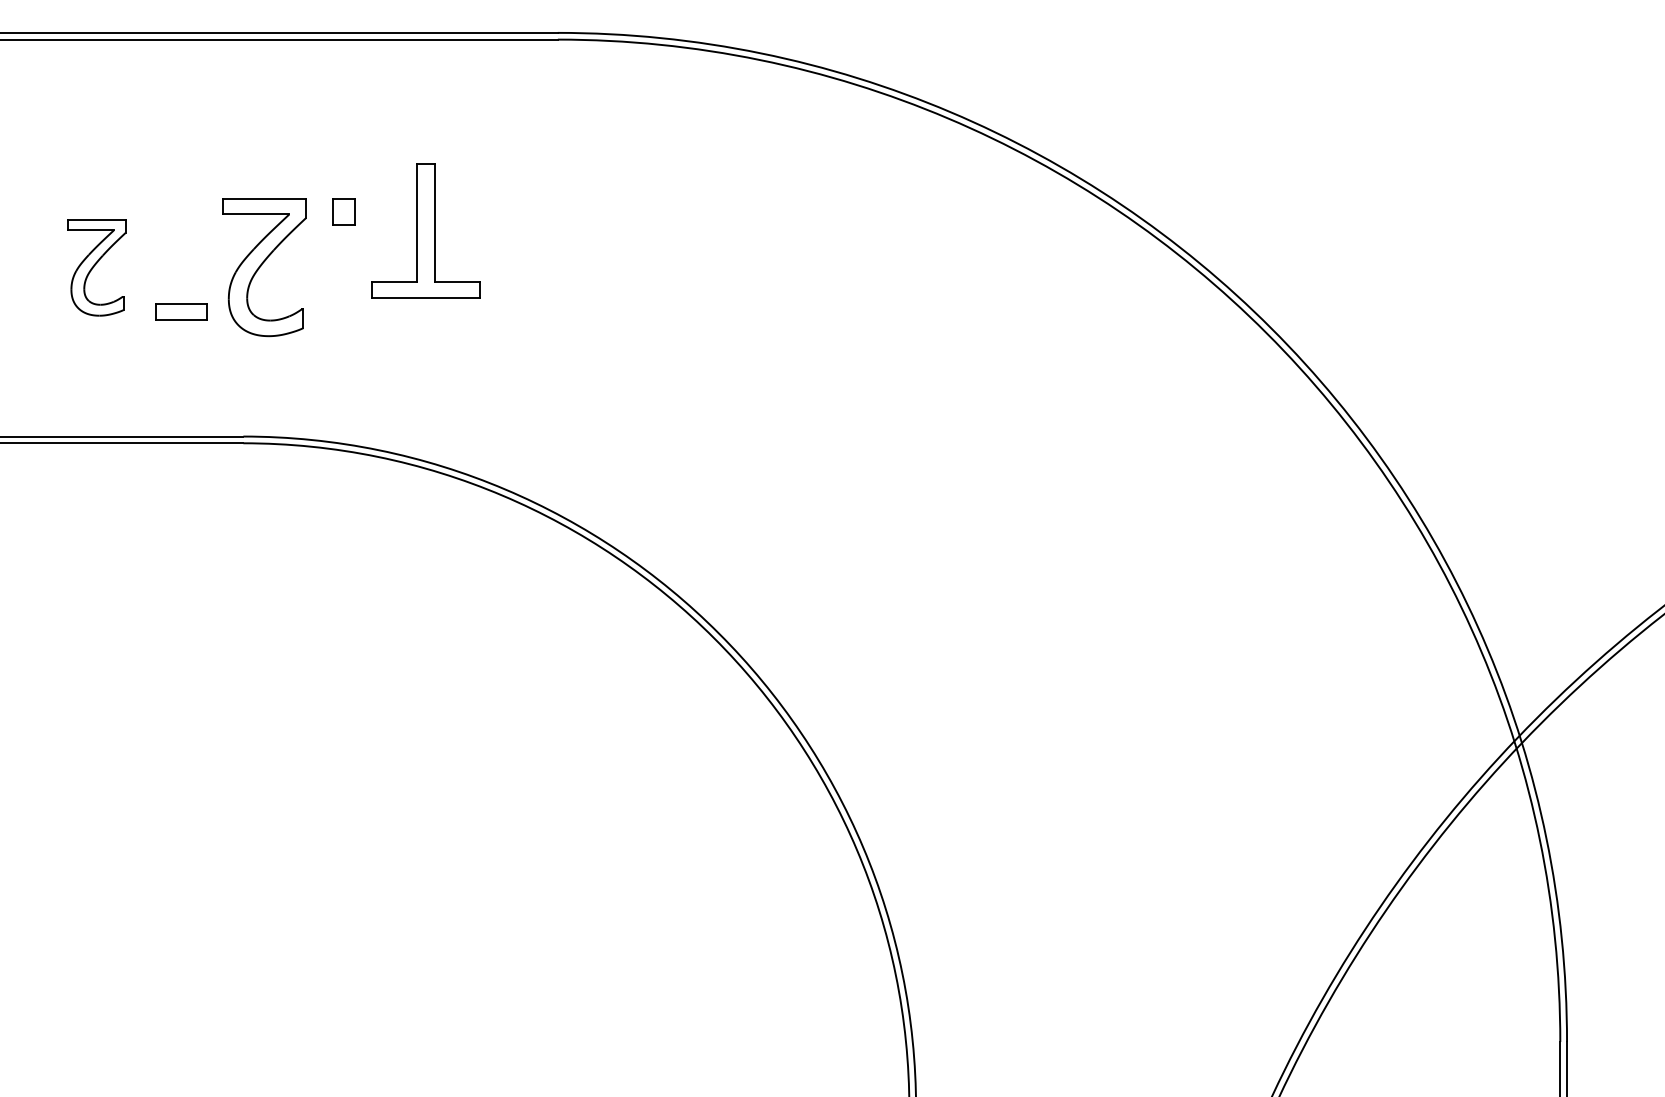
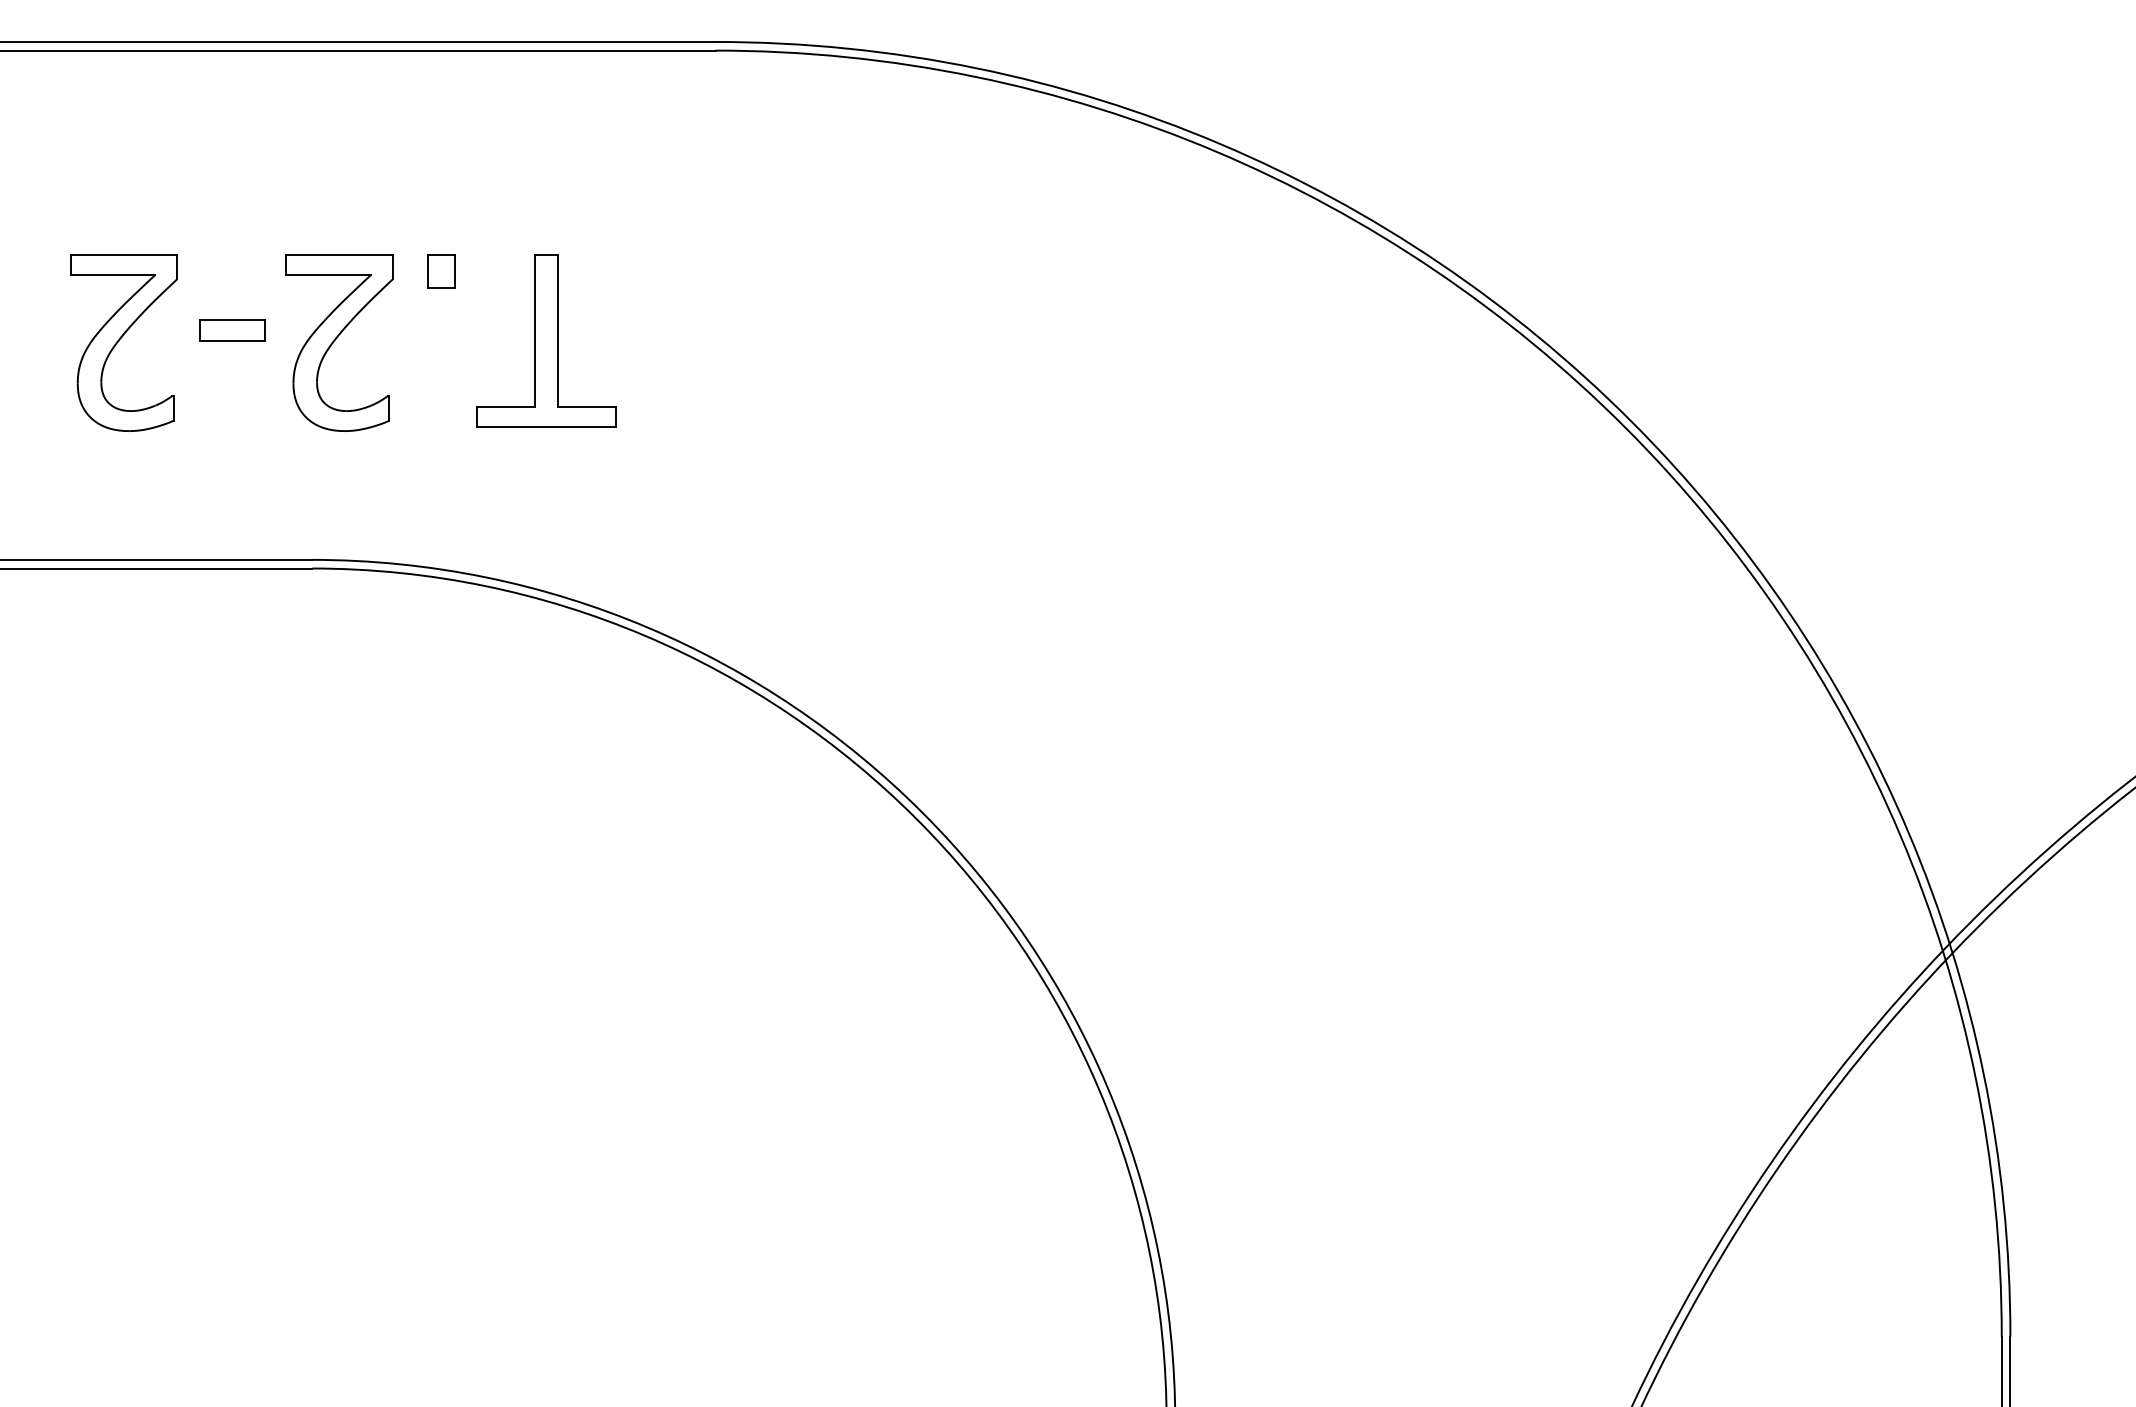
part: (425, 230) -> (545, 340), moved
part: (96, 267) -> (123, 342), size x1.43
part: (181, 311) -> (232, 330), moved

